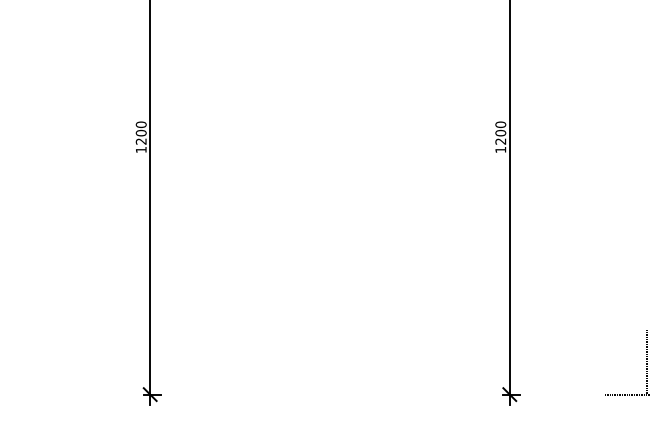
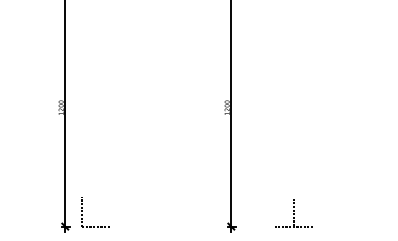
part: (187, 361) -> (82, 211), added

